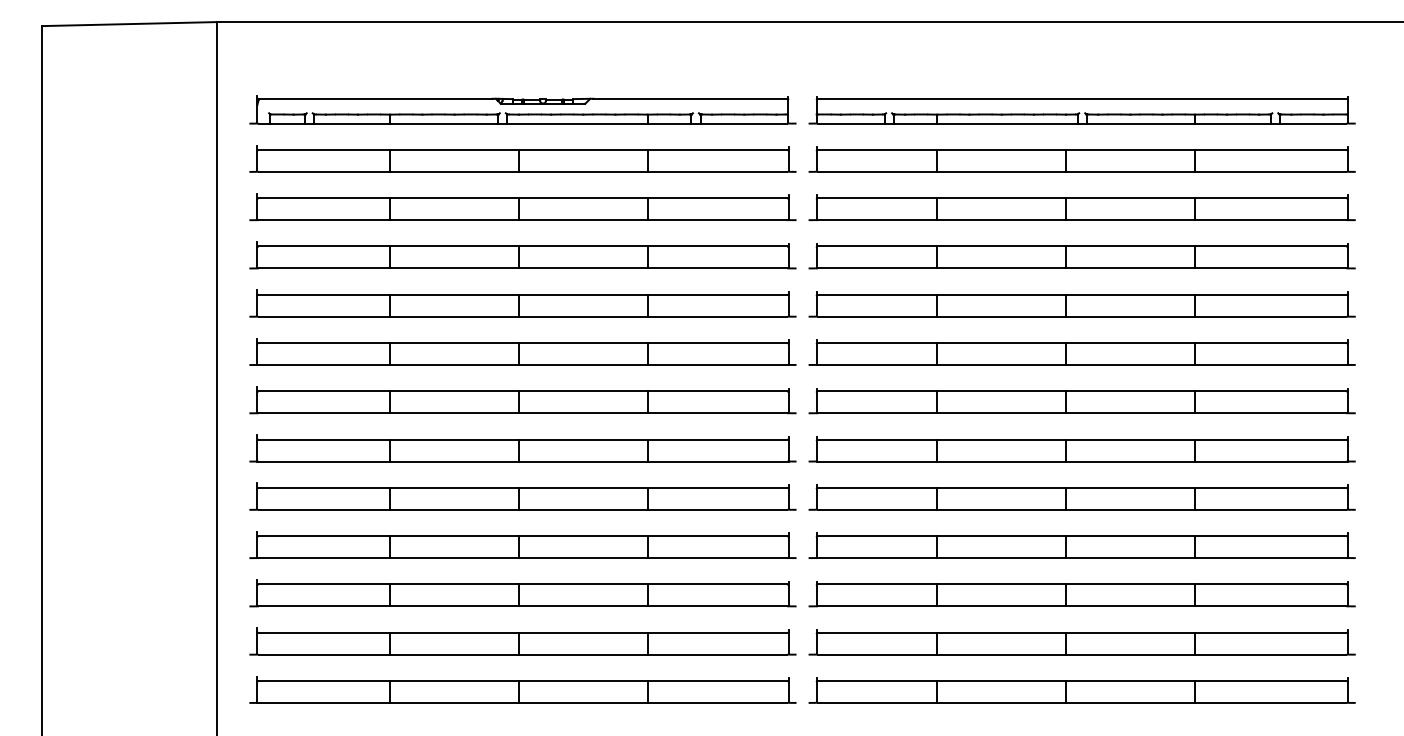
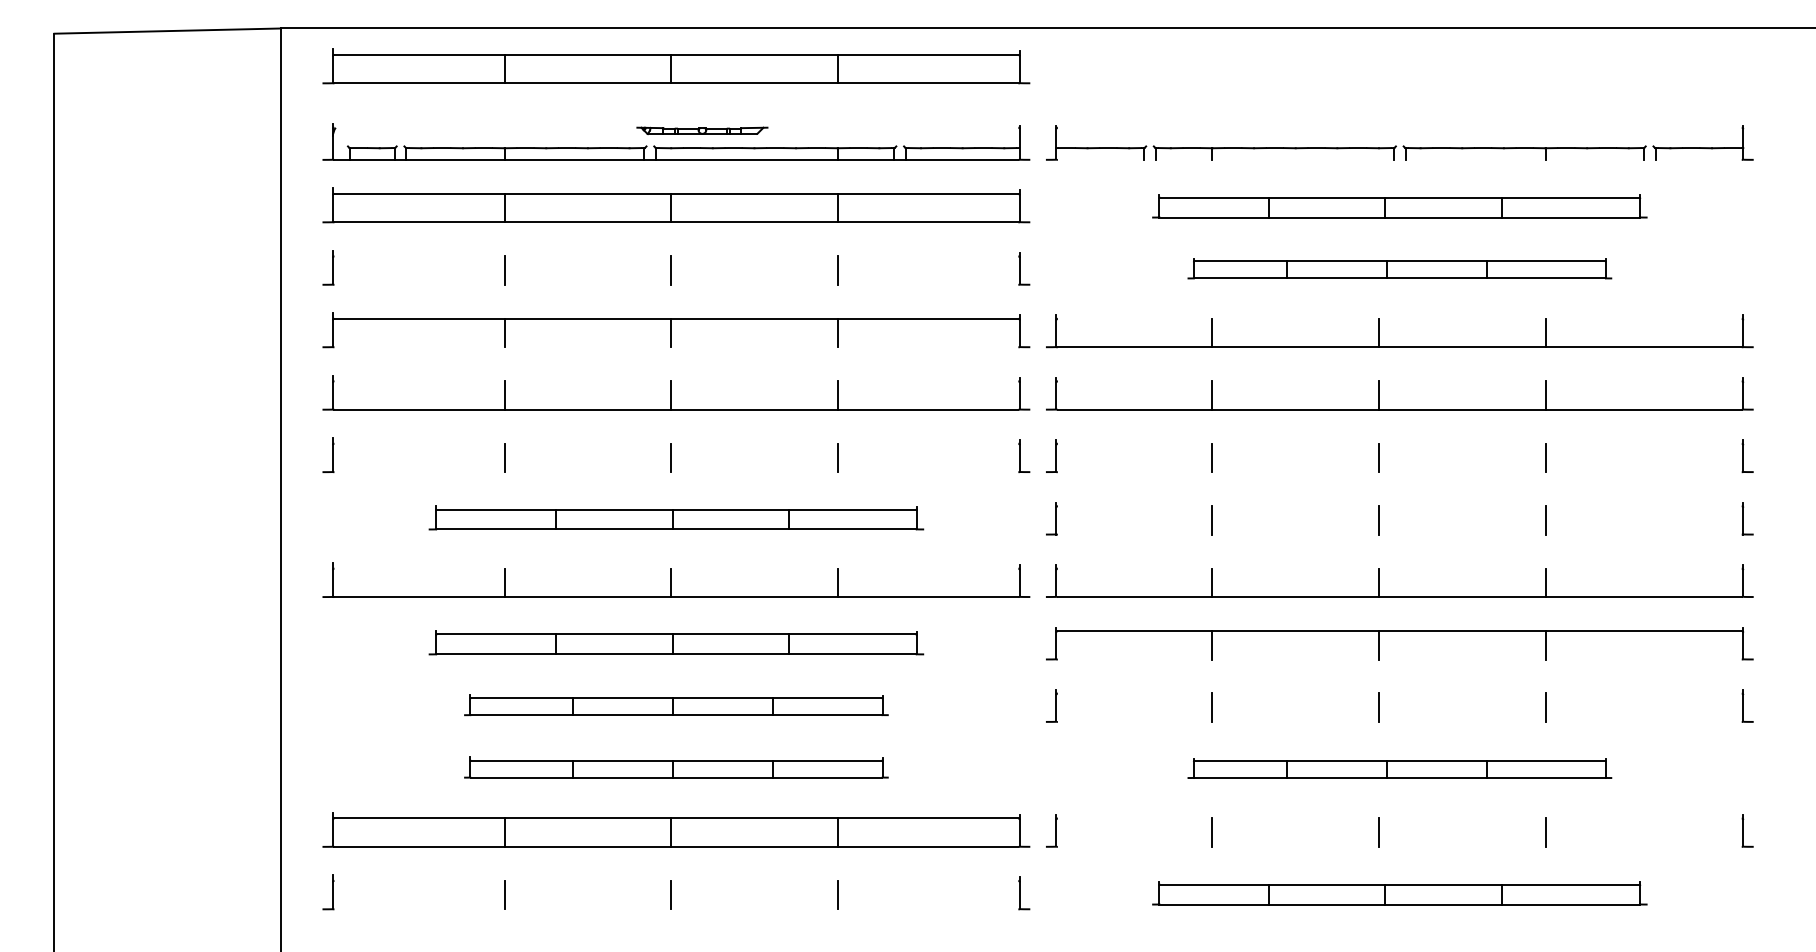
part: (523, 51) -> (676, 66), added
line: (375, 98) -> (485, 127), removed
line: (690, 98) -> (892, 127), removed
line: (1081, 98) -> (1399, 127), removed
line: (1081, 123) -> (1399, 159), removed
part: (1081, 159) -> (1399, 206), size x0.7
line: (523, 198) -> (676, 256), removed
part: (1081, 207) -> (1399, 268), size x0.6
line: (523, 219) -> (676, 284), removed
line: (1081, 246) -> (1399, 318), removed
line: (523, 268) -> (676, 347), removed
line: (523, 294) -> (676, 381), removed
line: (1081, 294) -> (1399, 381), removed
line: (523, 342) -> (676, 443), removed
line: (1081, 342) -> (1399, 443), removed
line: (523, 365) -> (676, 472), removed
line: (1081, 365) -> (1399, 472), removed
line: (1081, 391) -> (1399, 506), removed
part: (523, 400) -> (676, 517), size x0.7
line: (1081, 413) -> (1399, 534), removed
line: (523, 439) -> (676, 568), removed
line: (1081, 439) -> (1399, 568), removed
part: (523, 496) -> (676, 642), size x0.7
line: (1081, 509) -> (1399, 659), removed
line: (1081, 536) -> (1399, 693), removed
part: (523, 544) -> (676, 704), size x0.6
line: (1081, 557) -> (1399, 721), removed
part: (523, 593) -> (676, 767), size x0.6
part: (1081, 594) -> (1399, 768), size x0.6
line: (1081, 632) -> (1399, 818), removed
line: (1081, 654) -> (1399, 846), removed
line: (523, 680) -> (676, 880), removed
part: (1081, 690) -> (1399, 893), size x0.7
line: (523, 703) -> (676, 909), removed

